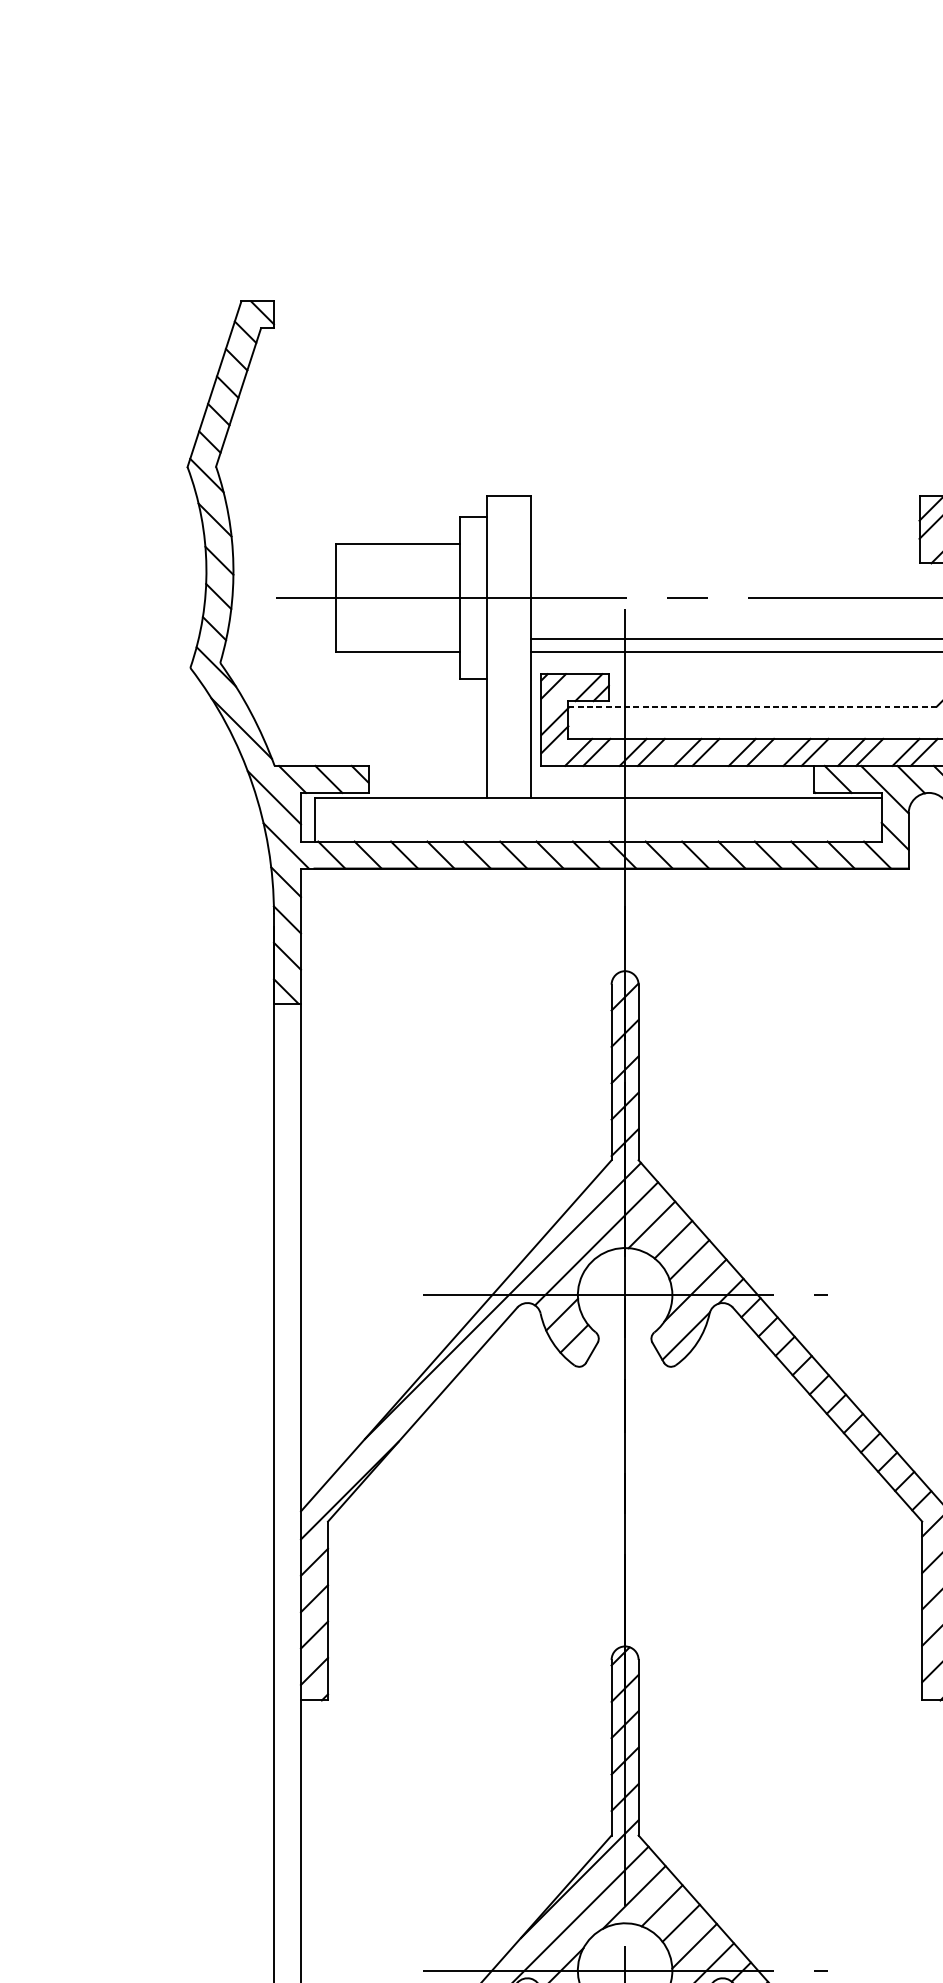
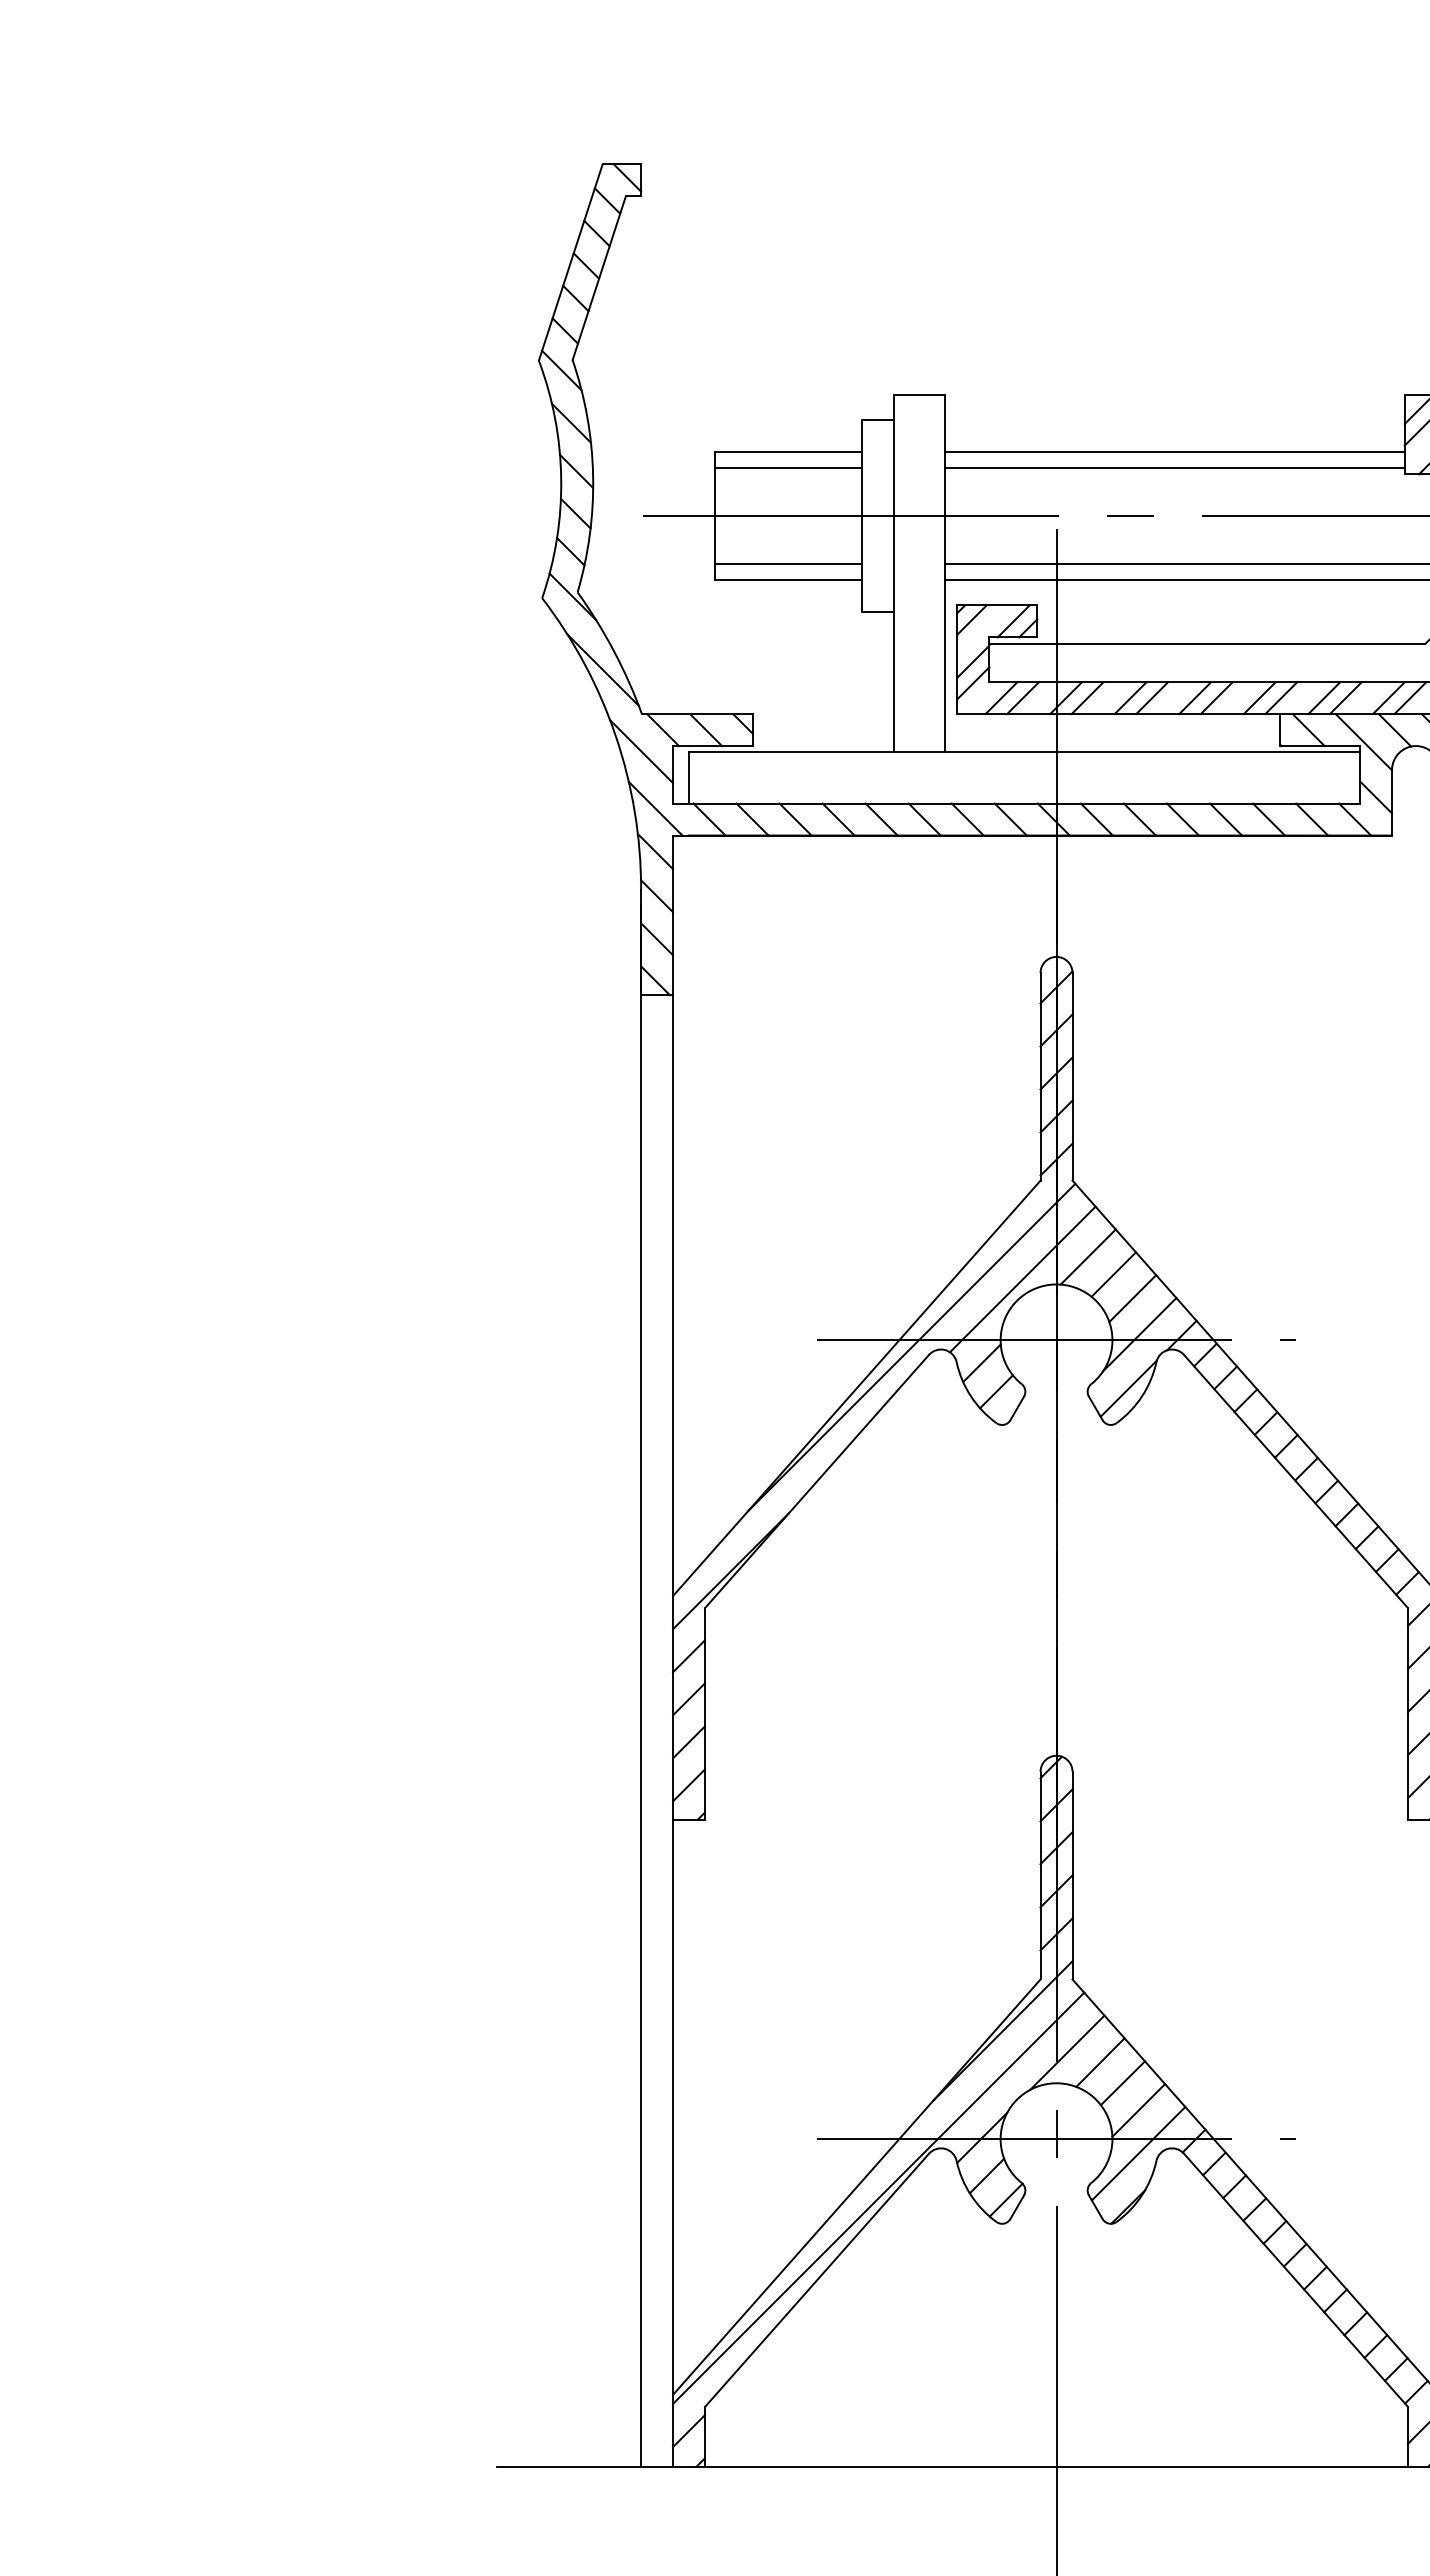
line: (724, 544) -> (1174, 452), added
line: (397, 558) -> (787, 468), added
line: (724, 558) -> (1174, 468), added
line: (397, 638) -> (787, 563), added
line: (752, 706) -> (1207, 643), dashed -> solid

